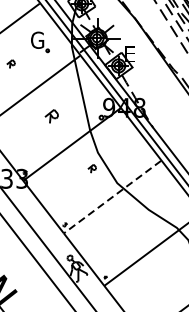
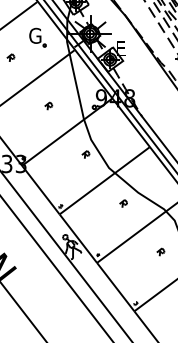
part: (51, 115) -> (48, 105), size x0.62
line: (112, 197) -> (104, 181), dashed -> solid
part: (132, 221) -> (123, 203), added
part: (172, 273) -> (160, 251), added

